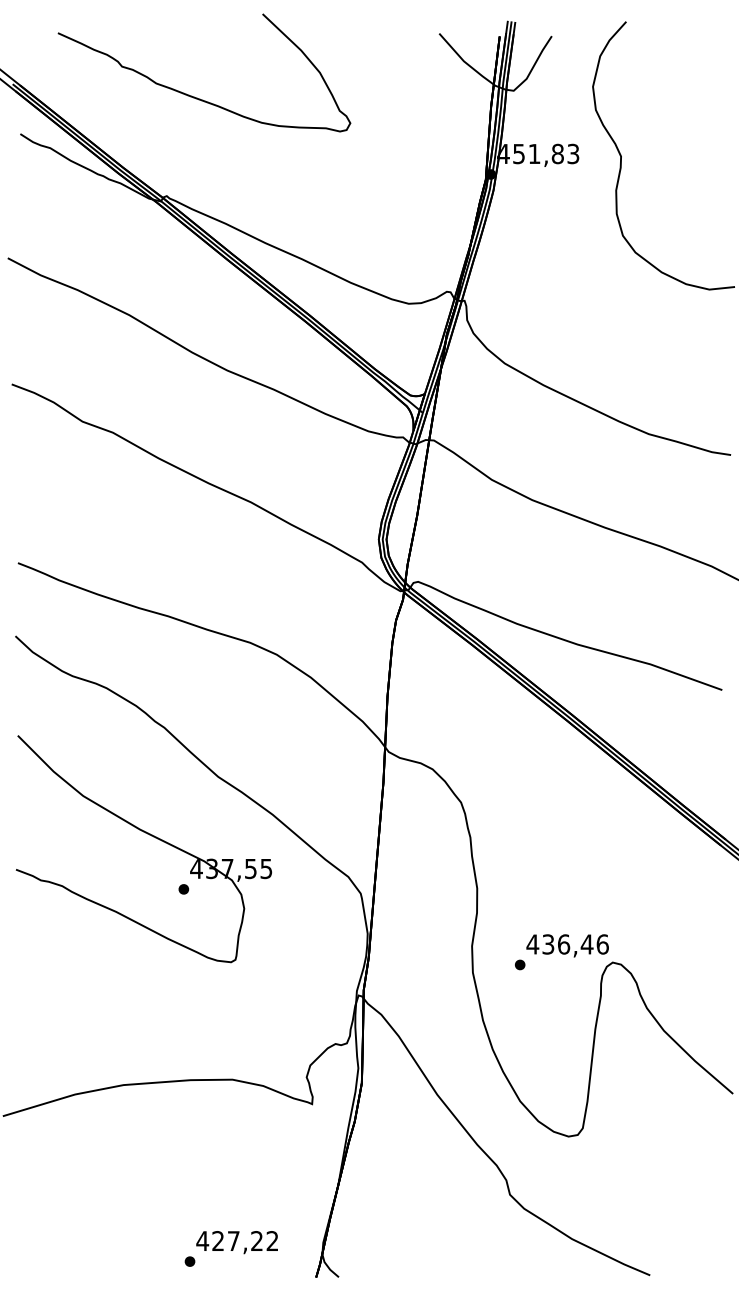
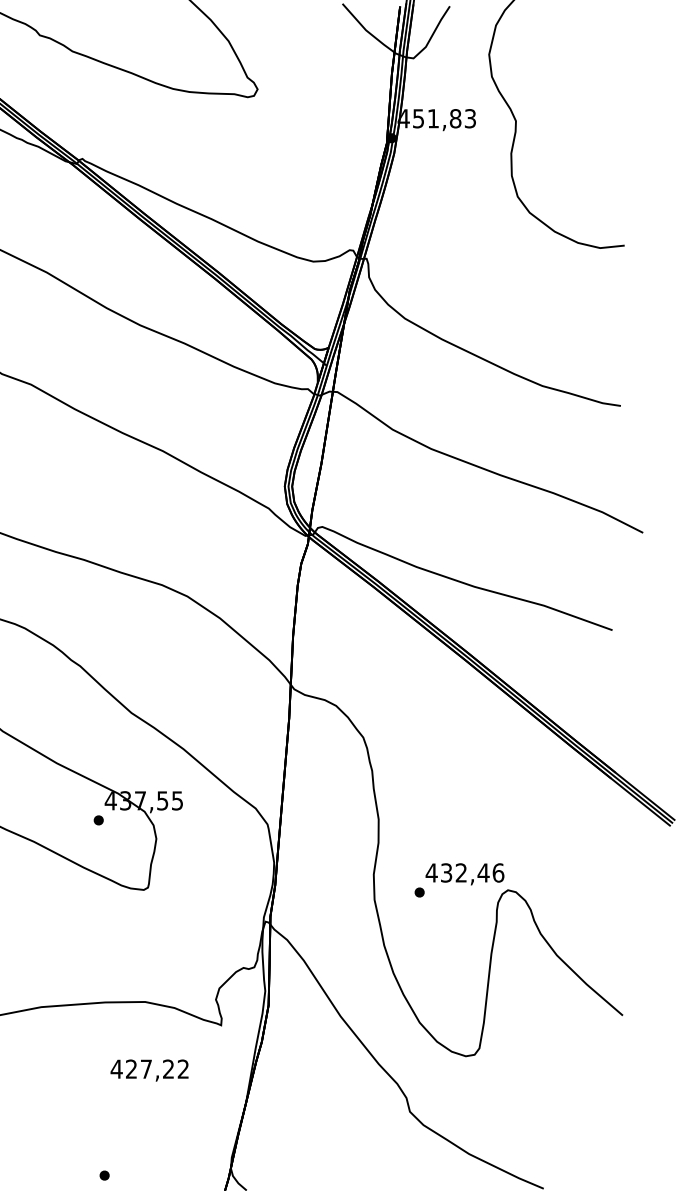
text: (564, 944) -> (461, 873), 436,46 -> 432,46
text: (236, 1242) -> (148, 1070), moved

